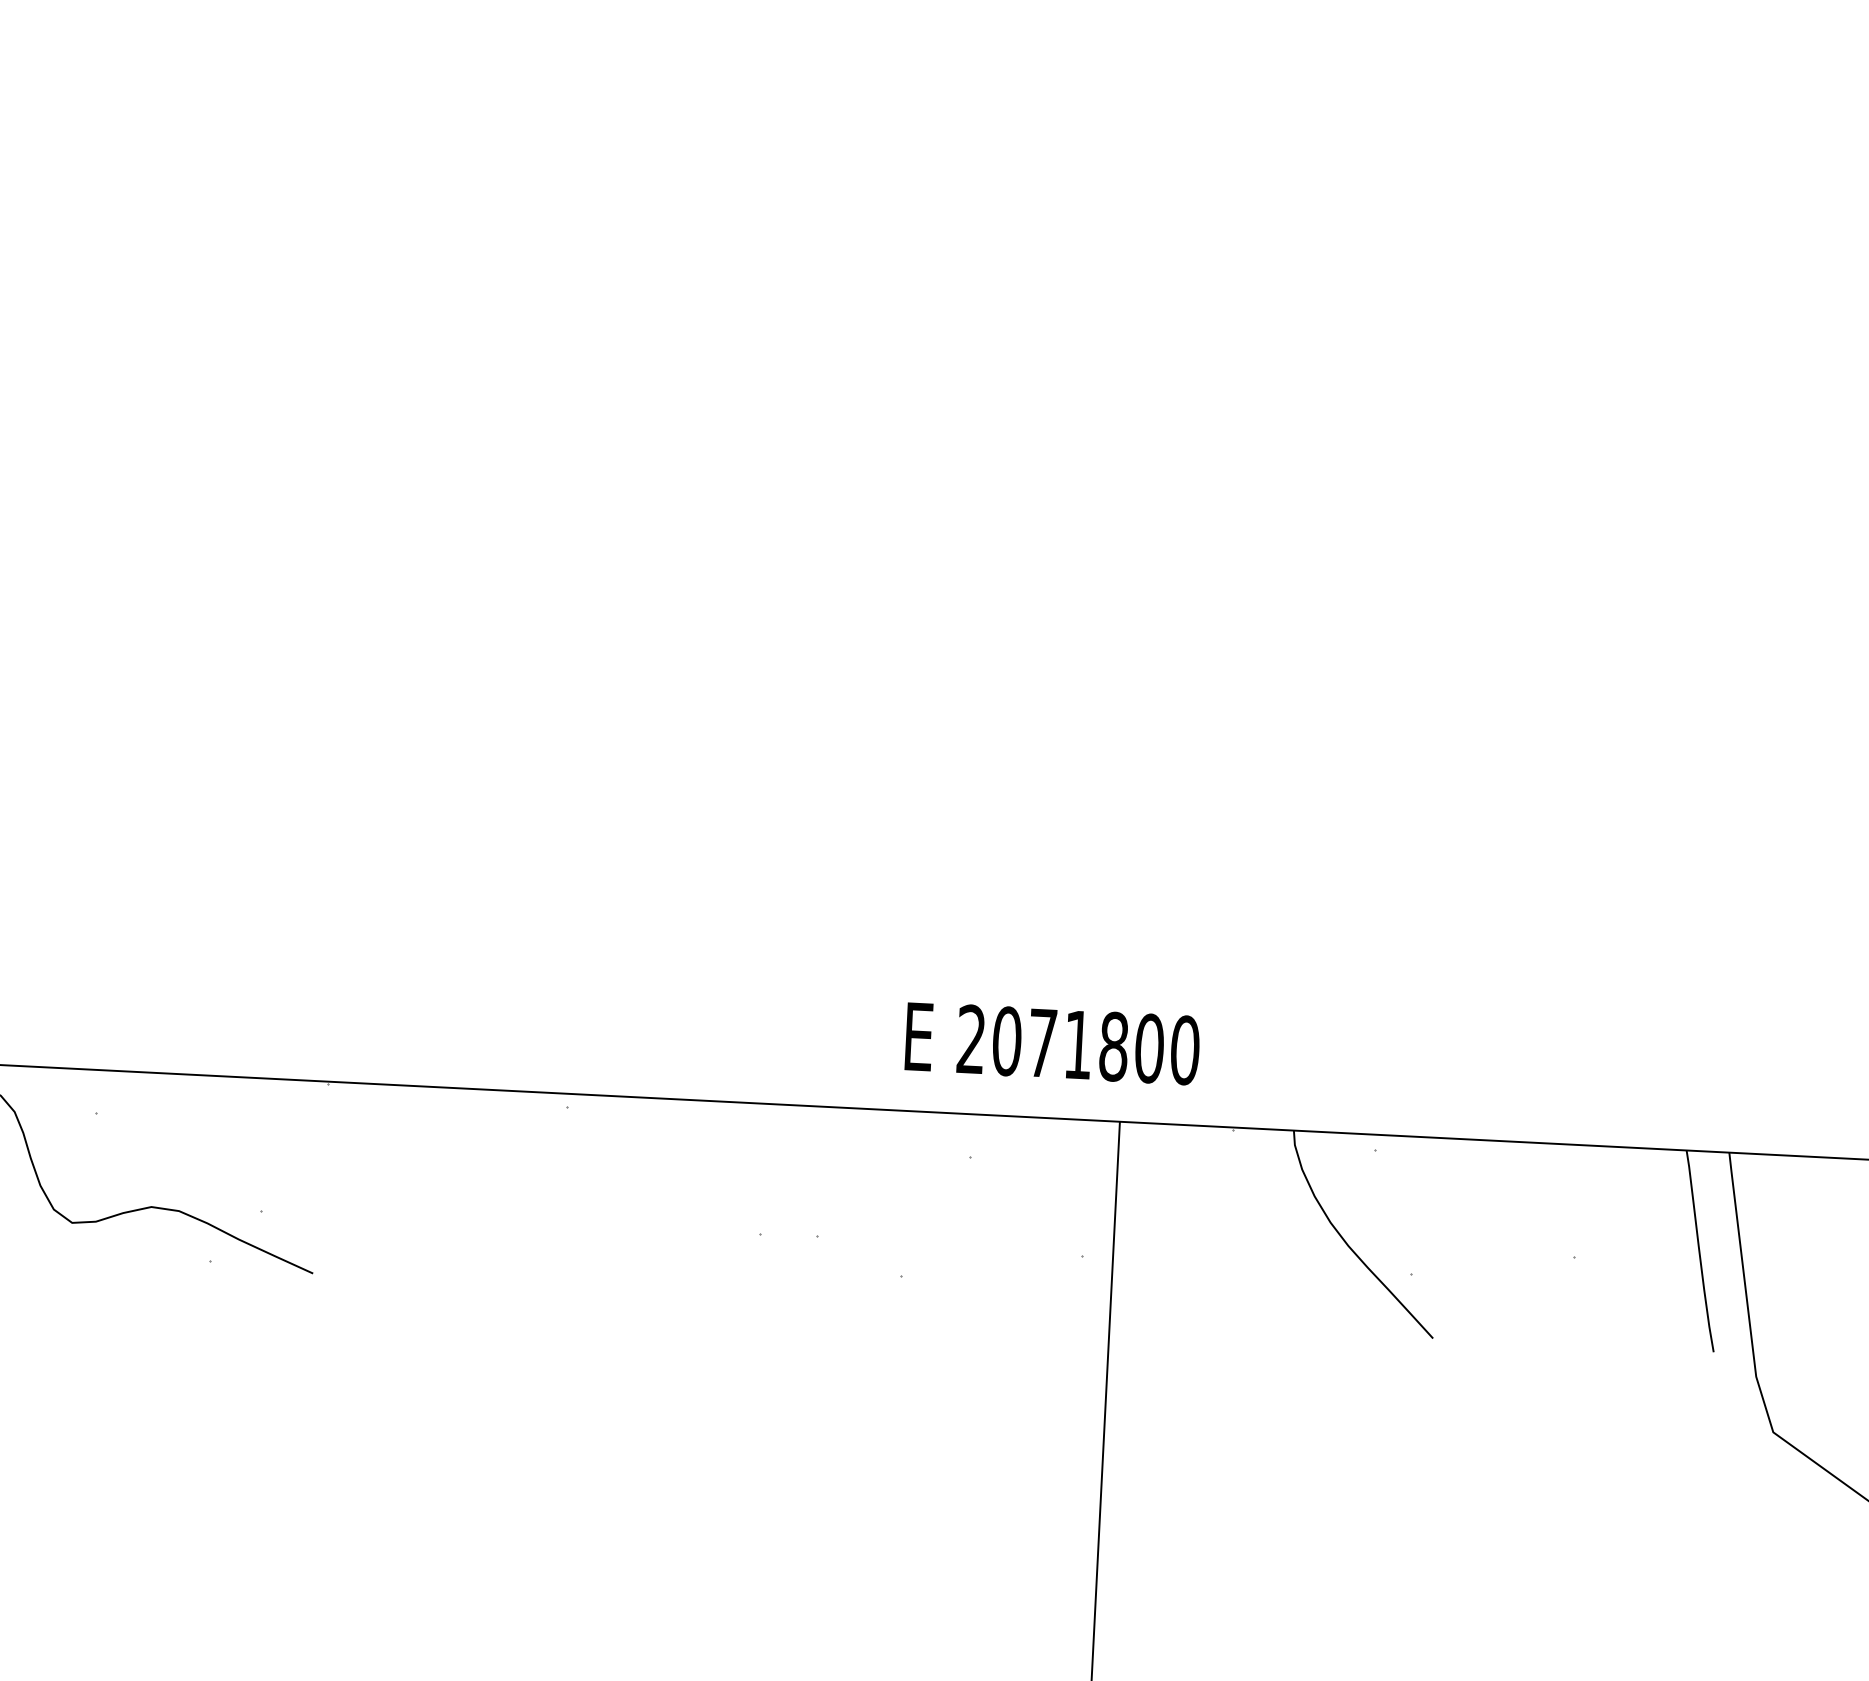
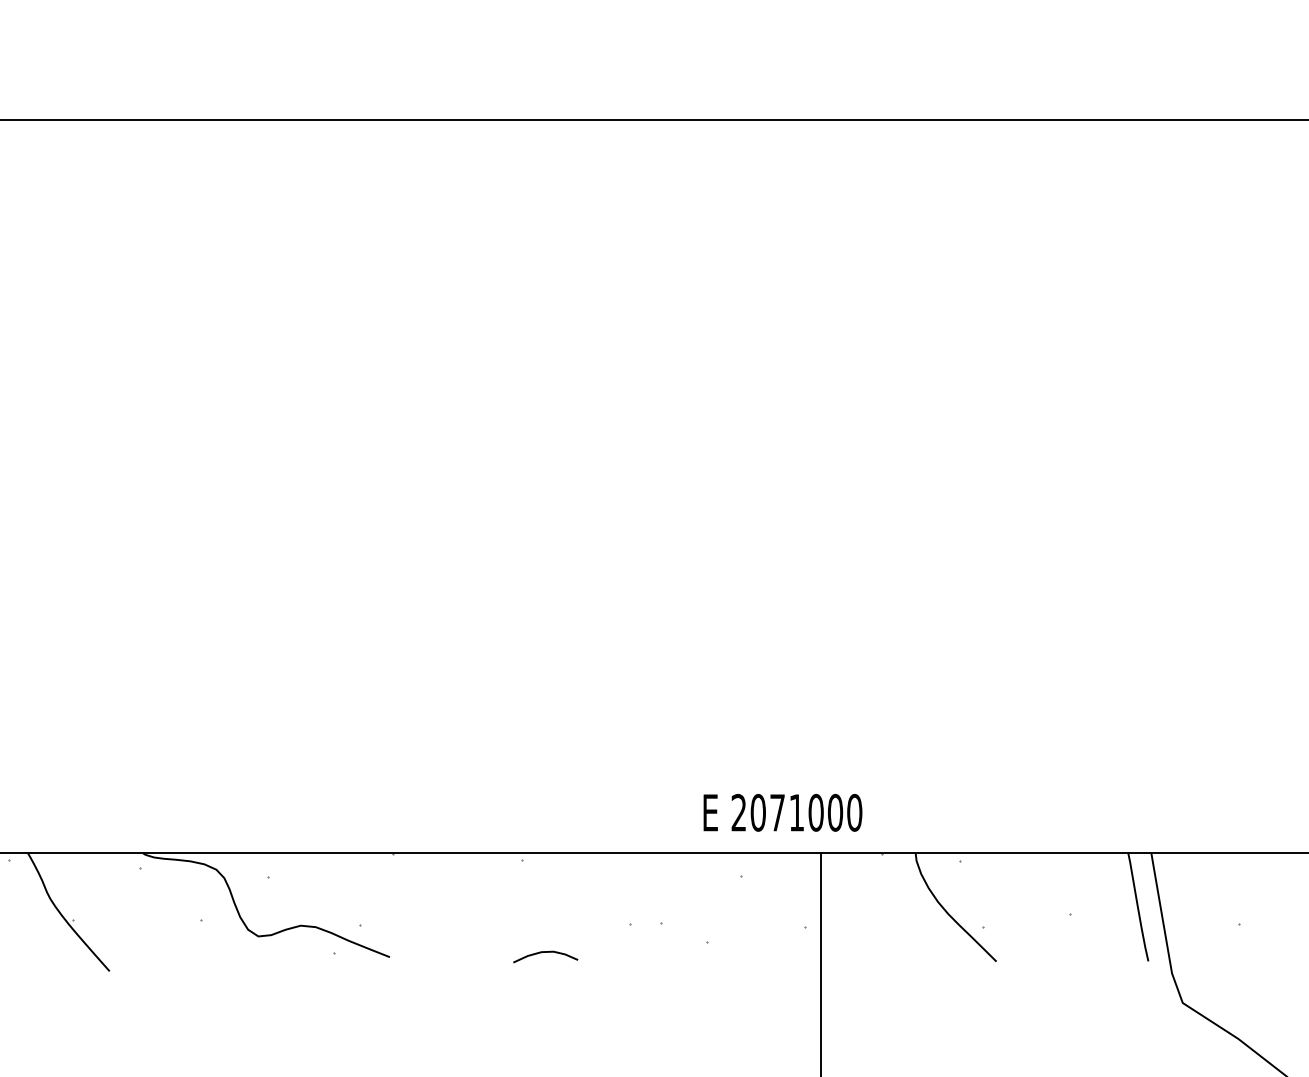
text: (1112, 1046) -> (815, 812), 2071800 -> 2071000
curve: (600, 1279) -> (545, 952), added

